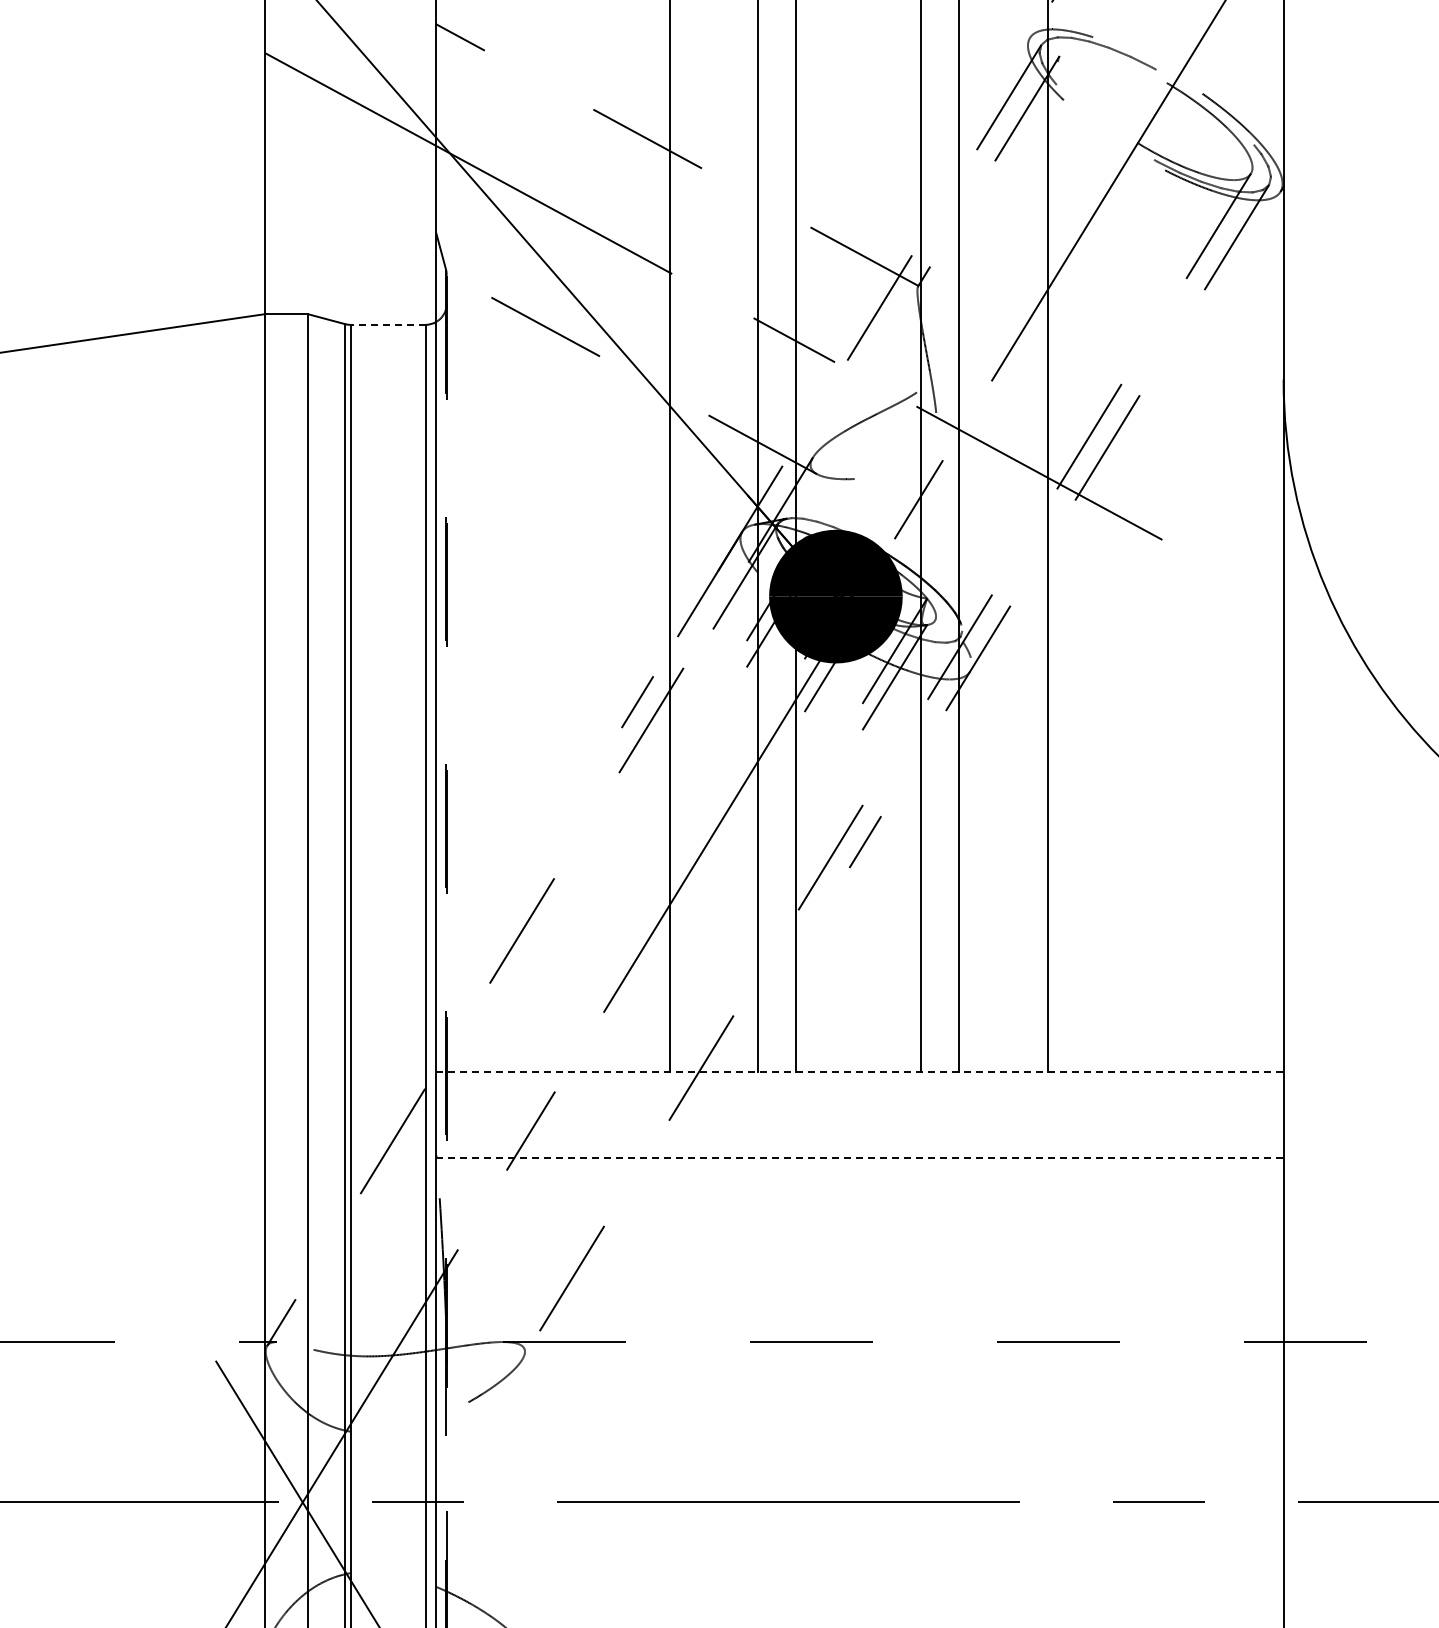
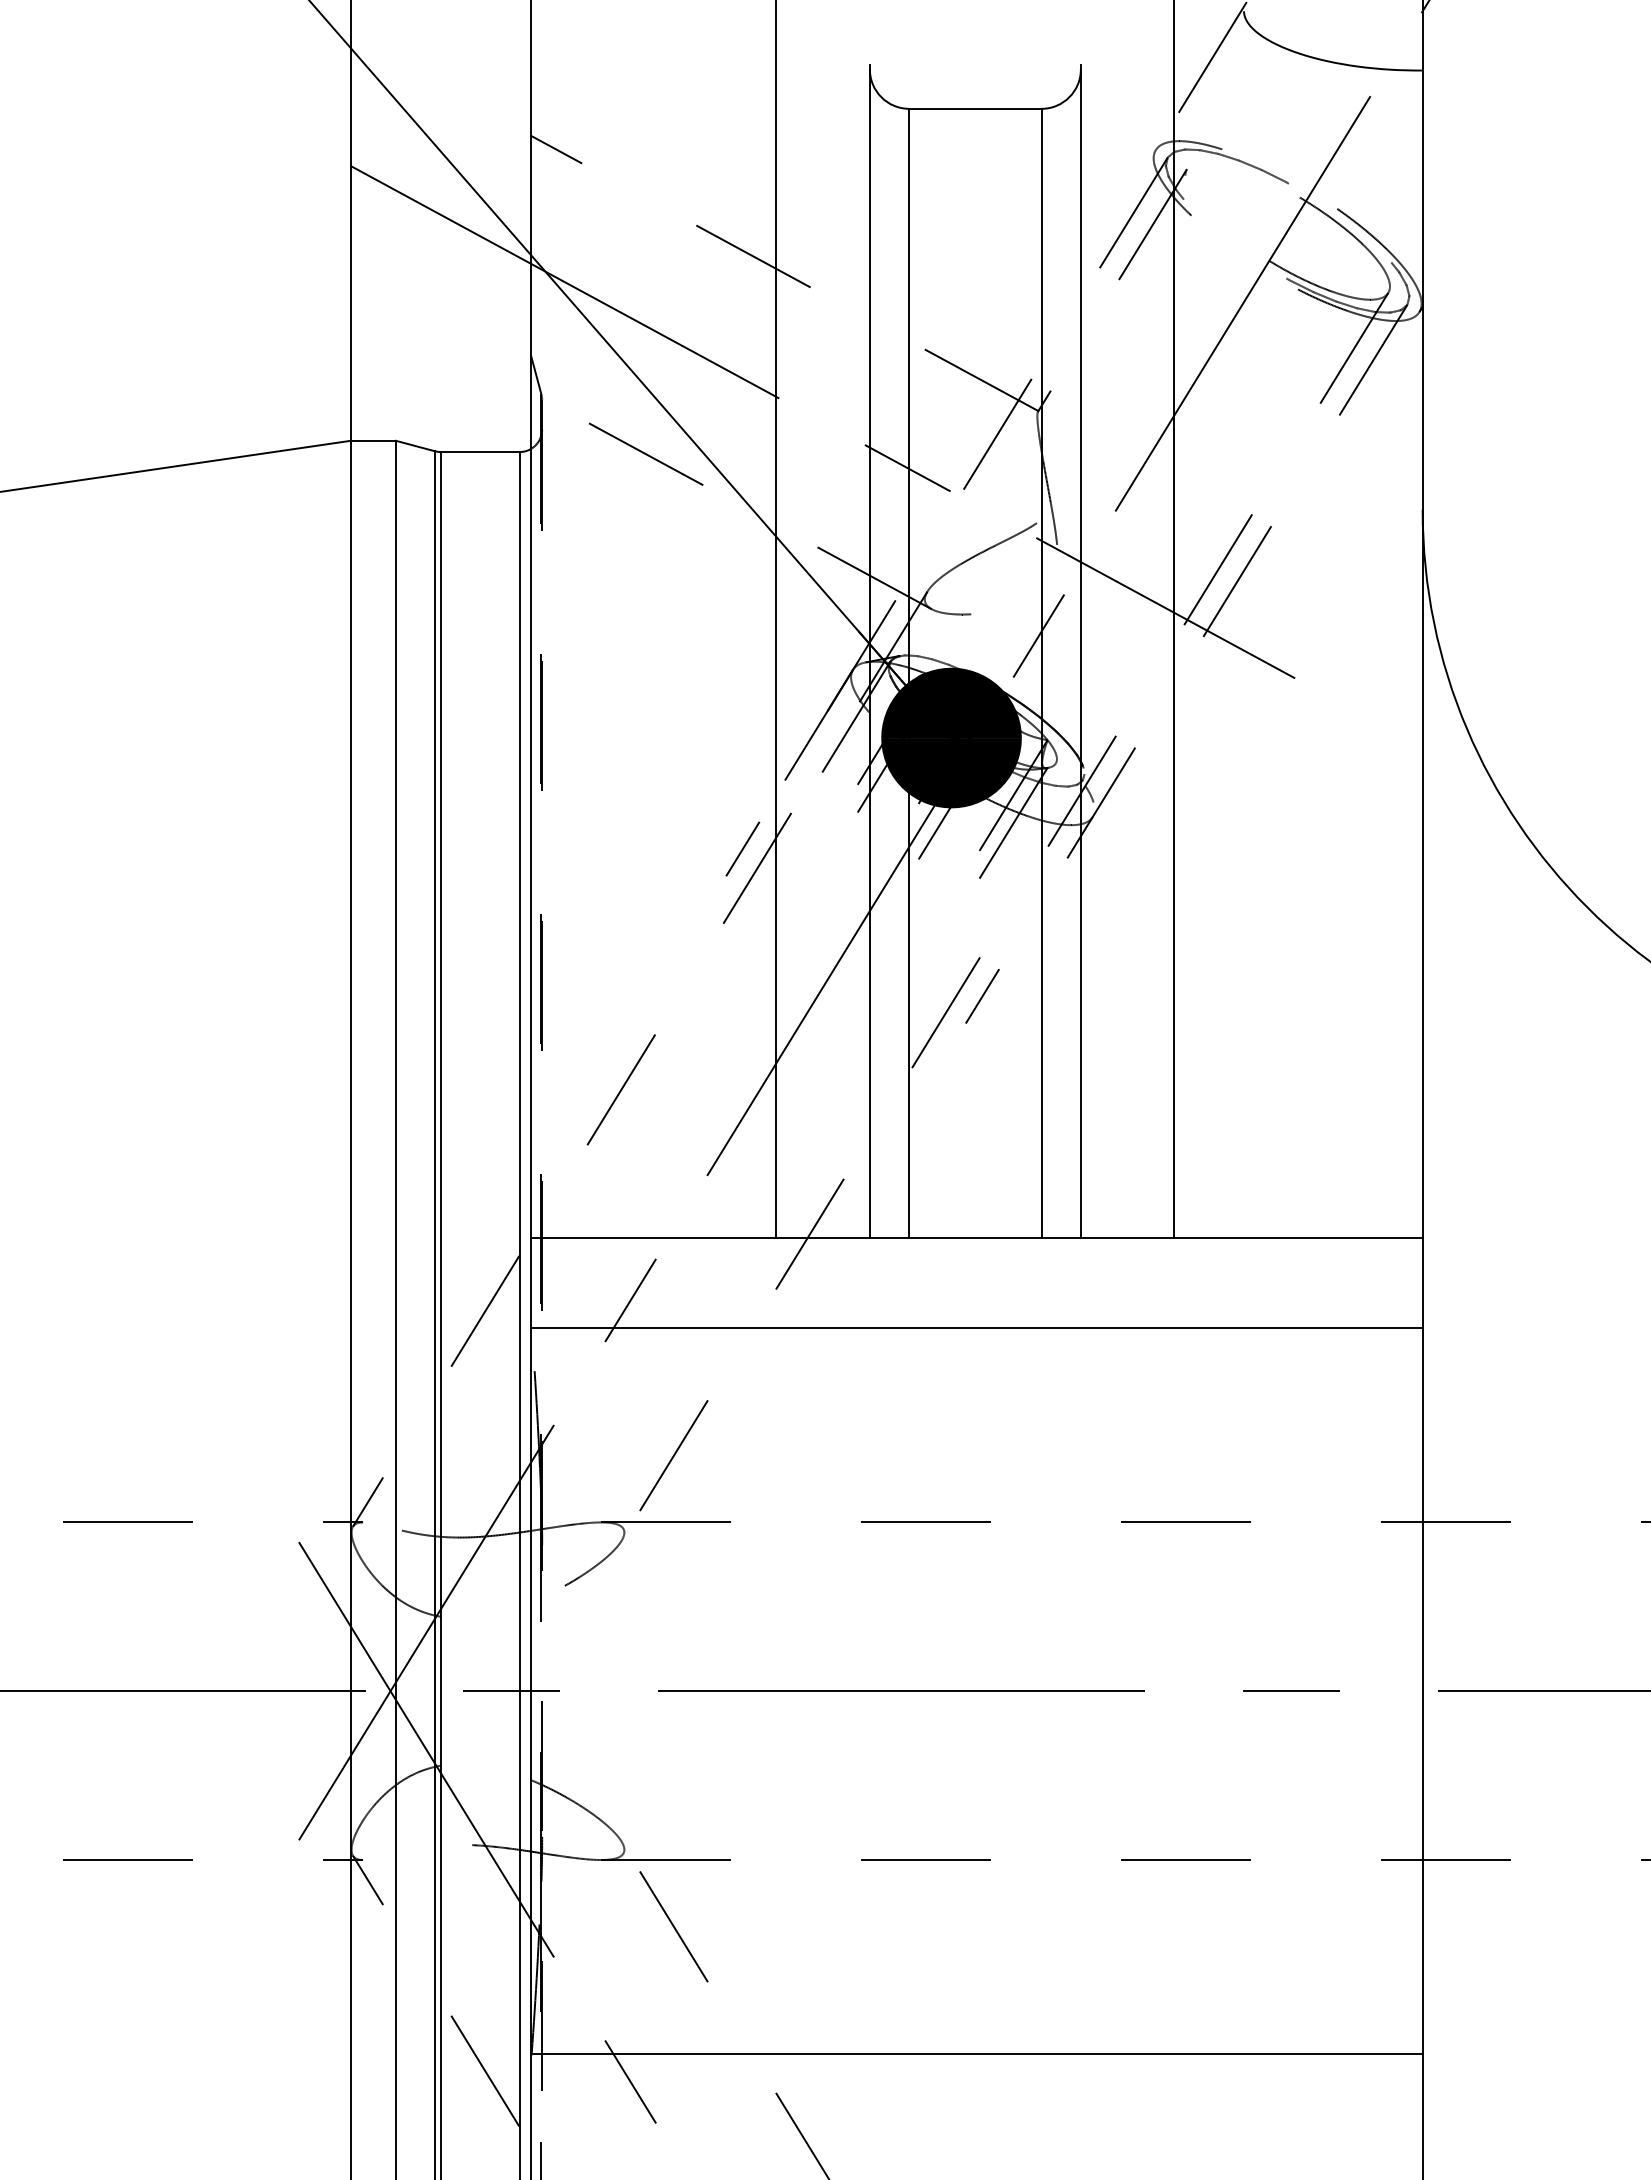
line: (387, 325) -> (479, 452), dashed -> solid
line: (859, 1072) -> (976, 1238), dashed -> solid
line: (859, 1157) -> (976, 1328), dashed -> solid

